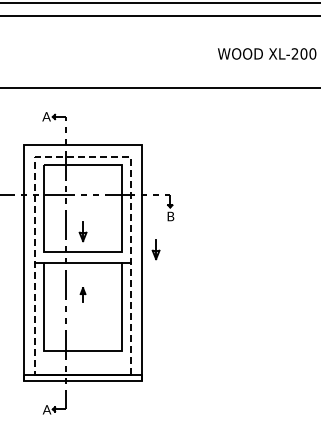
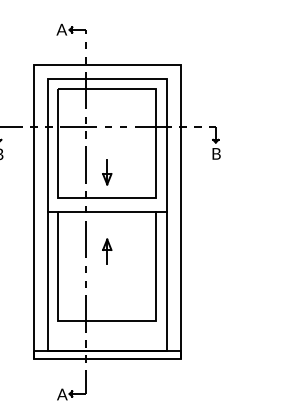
line: (83, 156) -> (107, 79), dashed -> solid
part: (155, 249) -> (197, 194), removed
part: (82, 294) -> (106, 250), size x1.43

